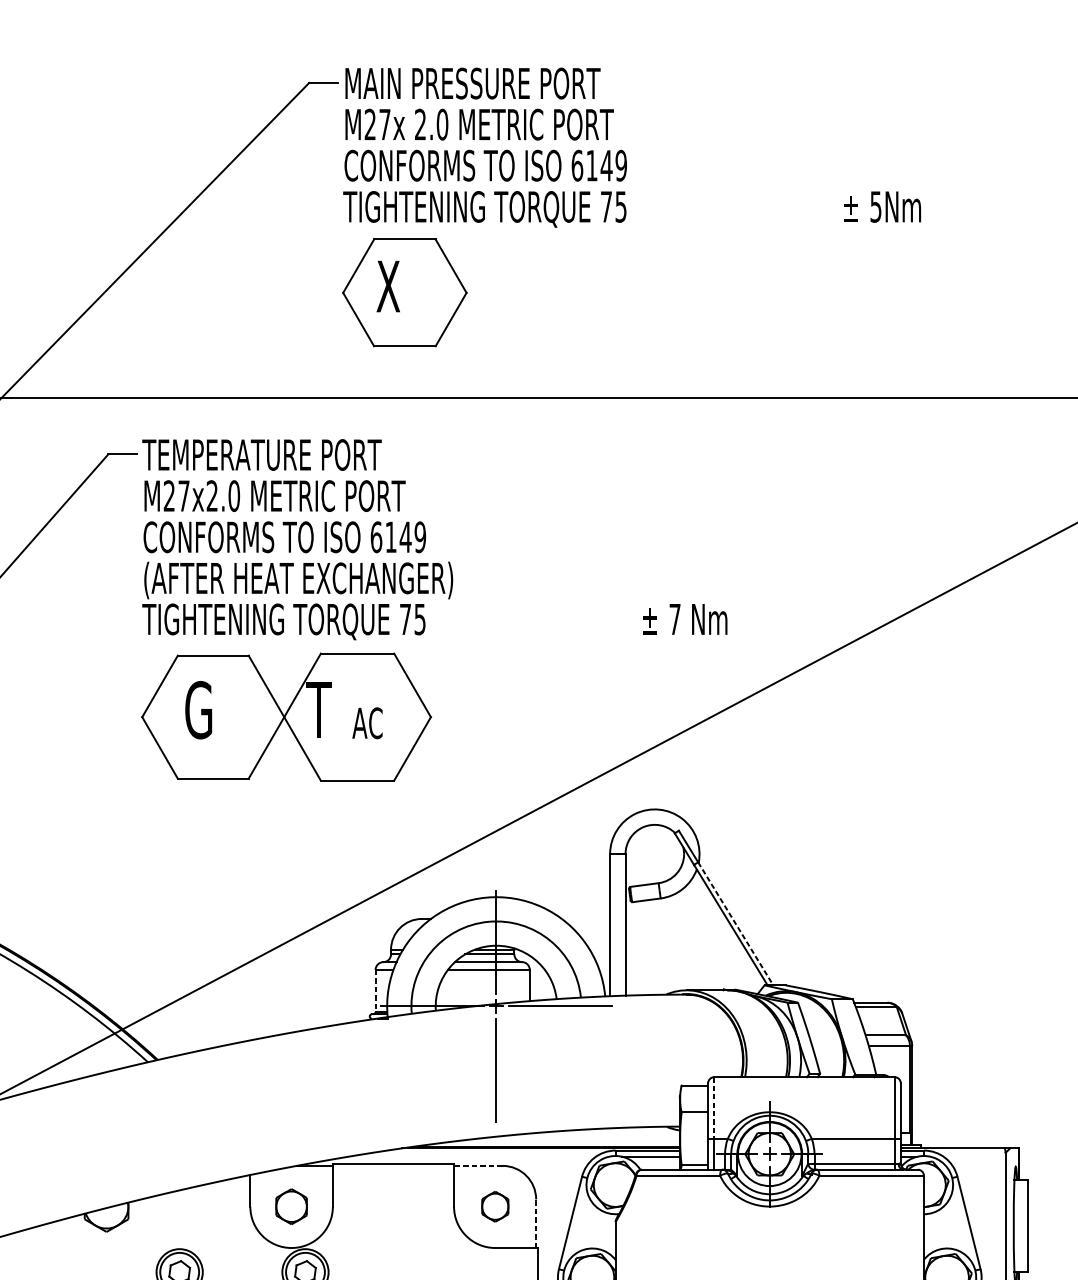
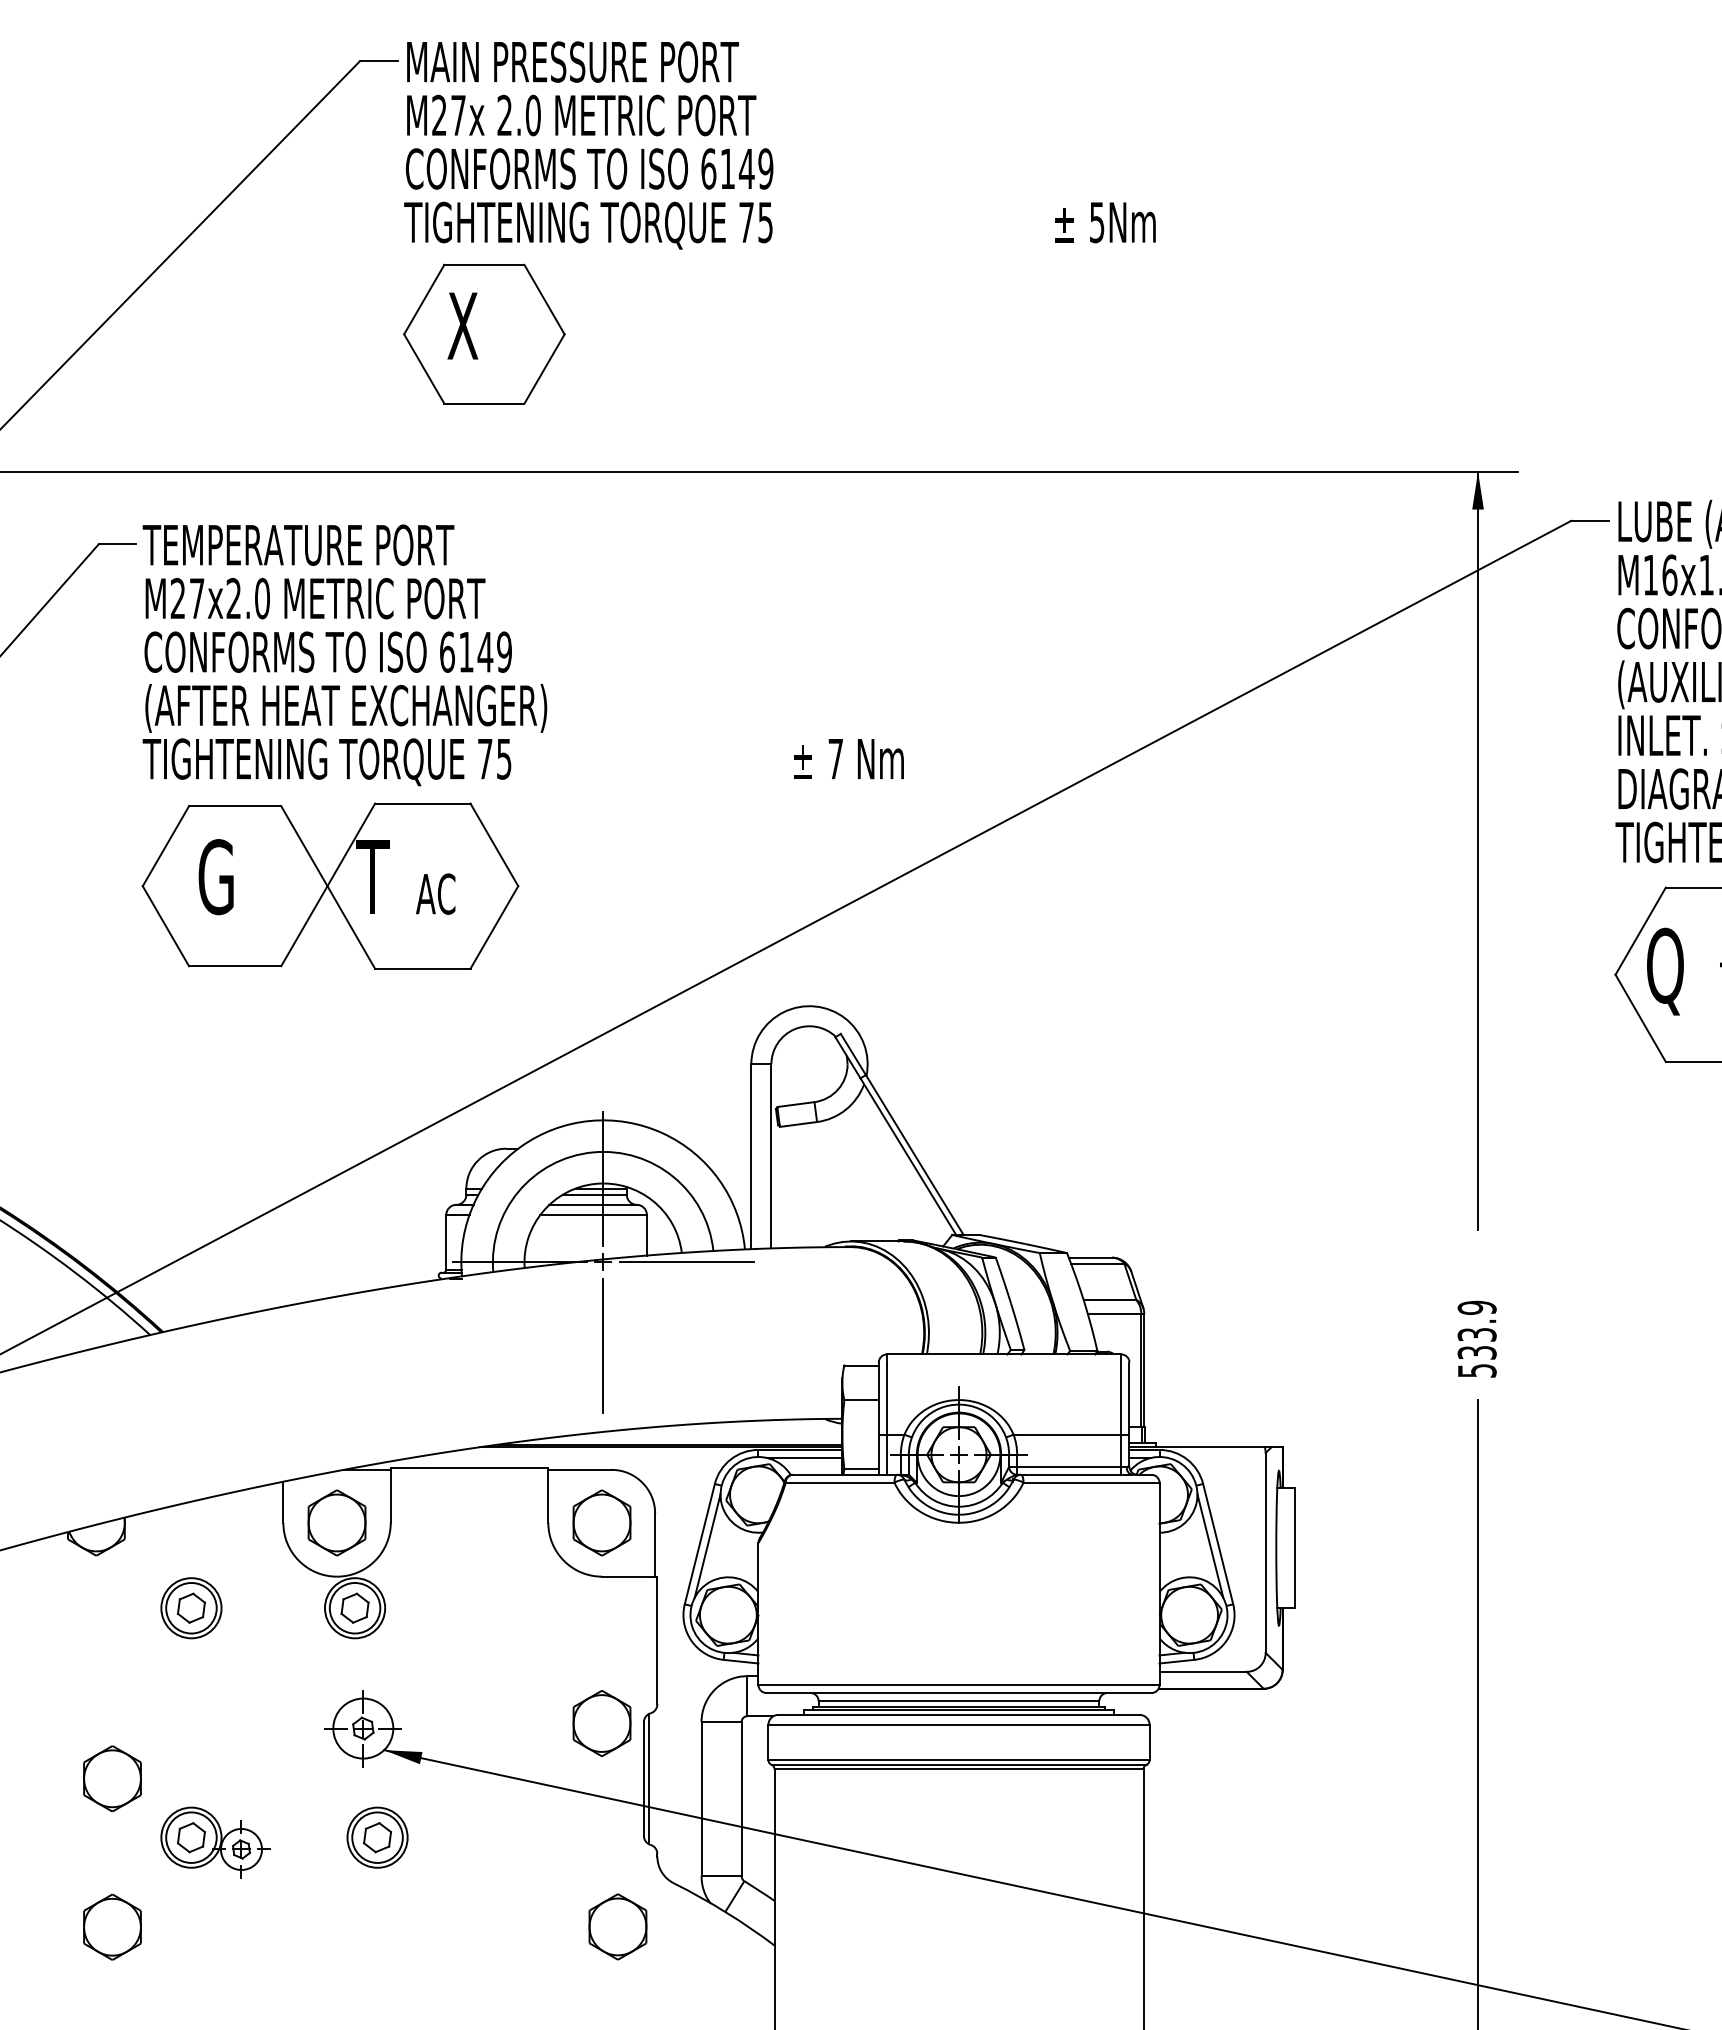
line: (735, 924) -> (914, 1155), dashed -> solid
line: (375, 991) -> (446, 1242), dashed -> solid
line: (714, 1108) -> (886, 1395), dashed -> solid
line: (478, 1165) -> (579, 1469), dashed -> solid
part: (291, 1206) -> (336, 1522), size x1.43
part: (494, 1206) -> (601, 1522), size x1.67
line: (536, 1224) -> (655, 1545), dashed -> solid
line: (576, 1224) -> (707, 1545), added
line: (963, 1224) -> (1210, 1545), added

